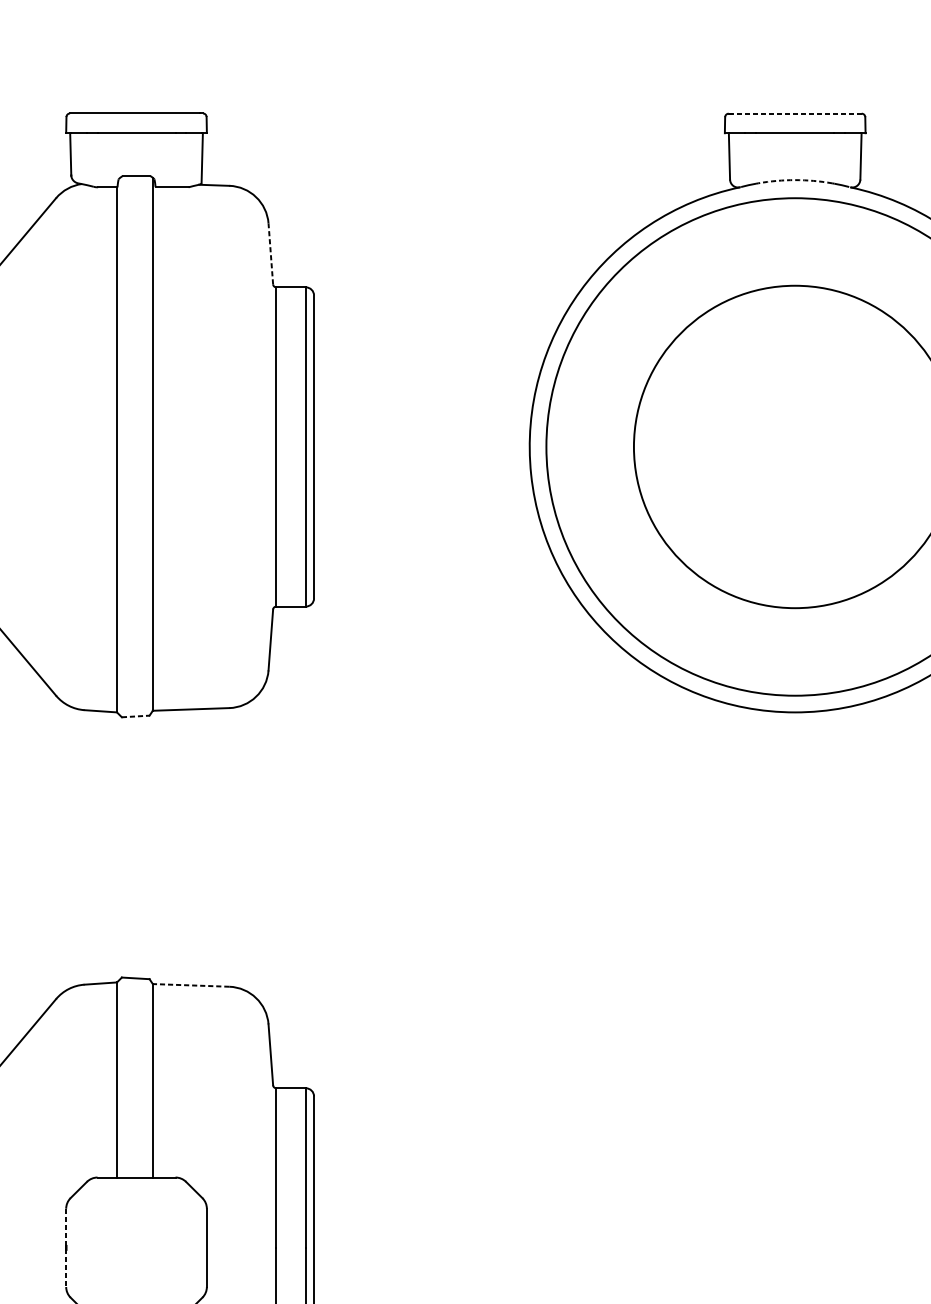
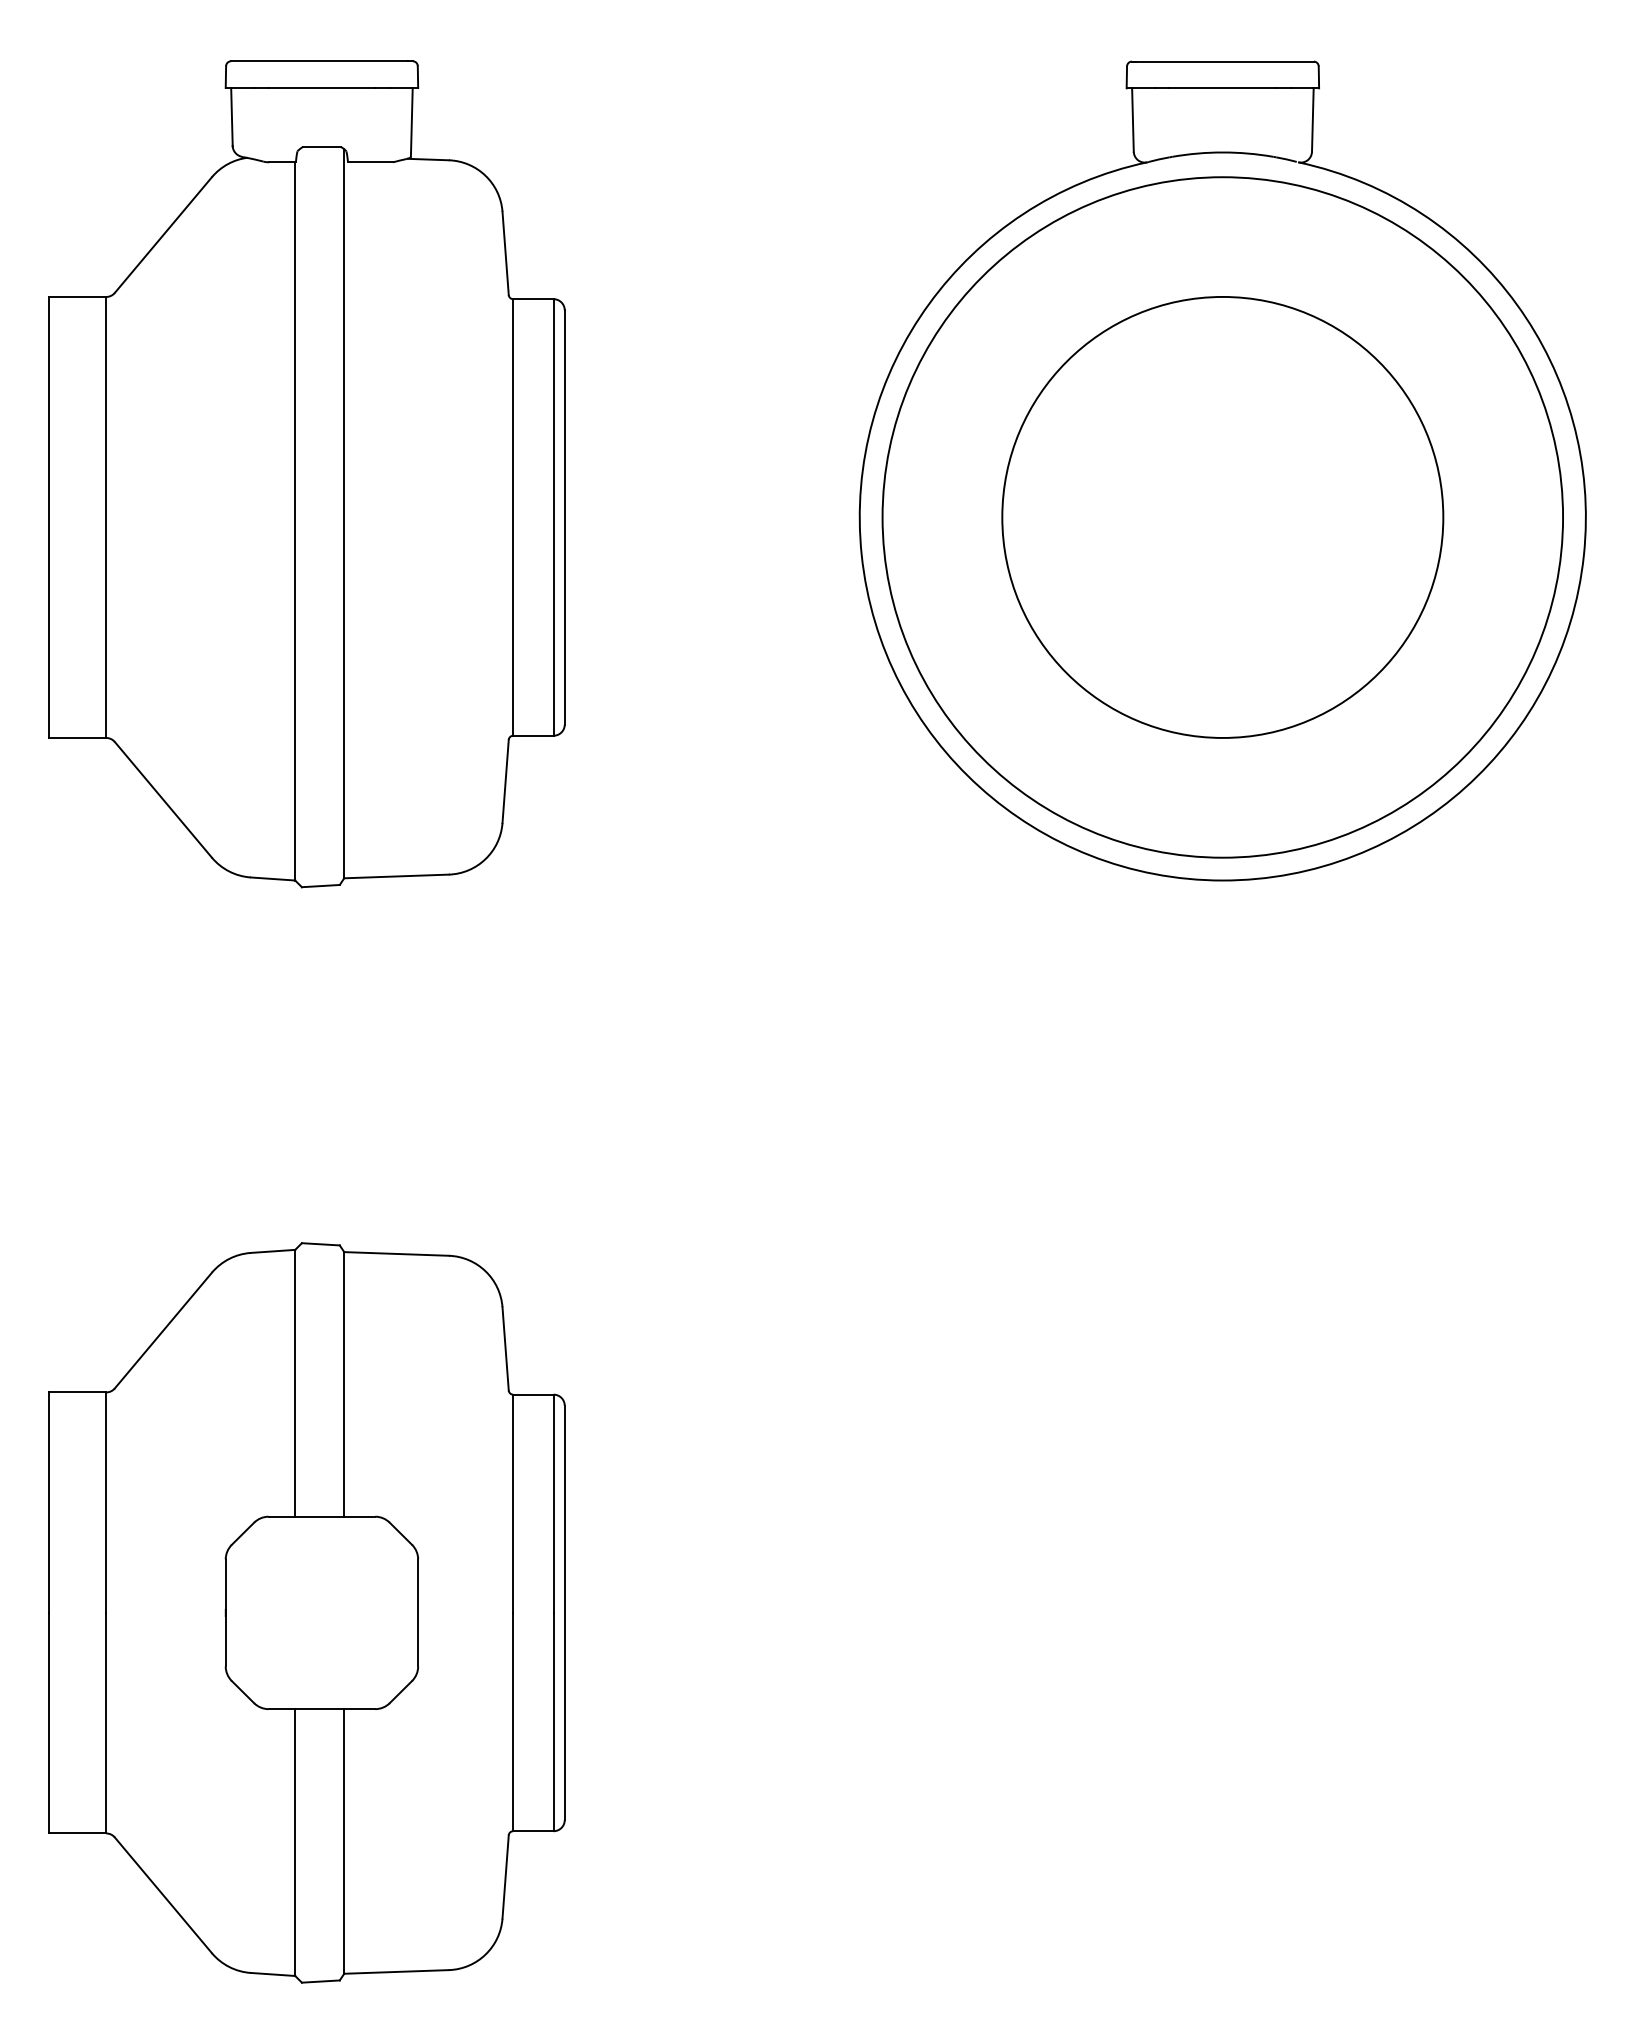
line: (794, 113) -> (1222, 61), dashed -> solid
arc: (794, 180) -> (1222, 152), dashed -> solid
line: (270, 253) -> (505, 253), dashed -> solid
line: (135, 716) -> (320, 886), dashed -> solid
line: (191, 985) -> (396, 1253), dashed -> solid
line: (66, 1247) -> (225, 1612), dashed -> solid

